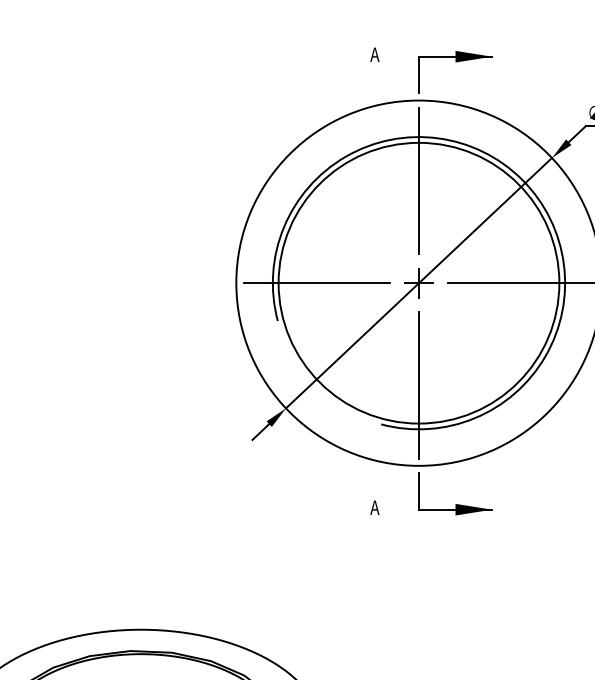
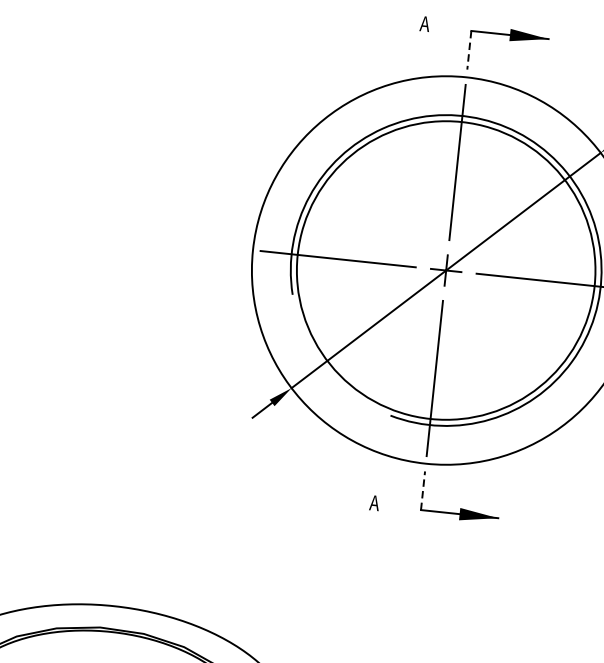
line: (418, 75) -> (468, 50), solid -> dashed
line: (418, 490) -> (422, 489), solid -> dashed

